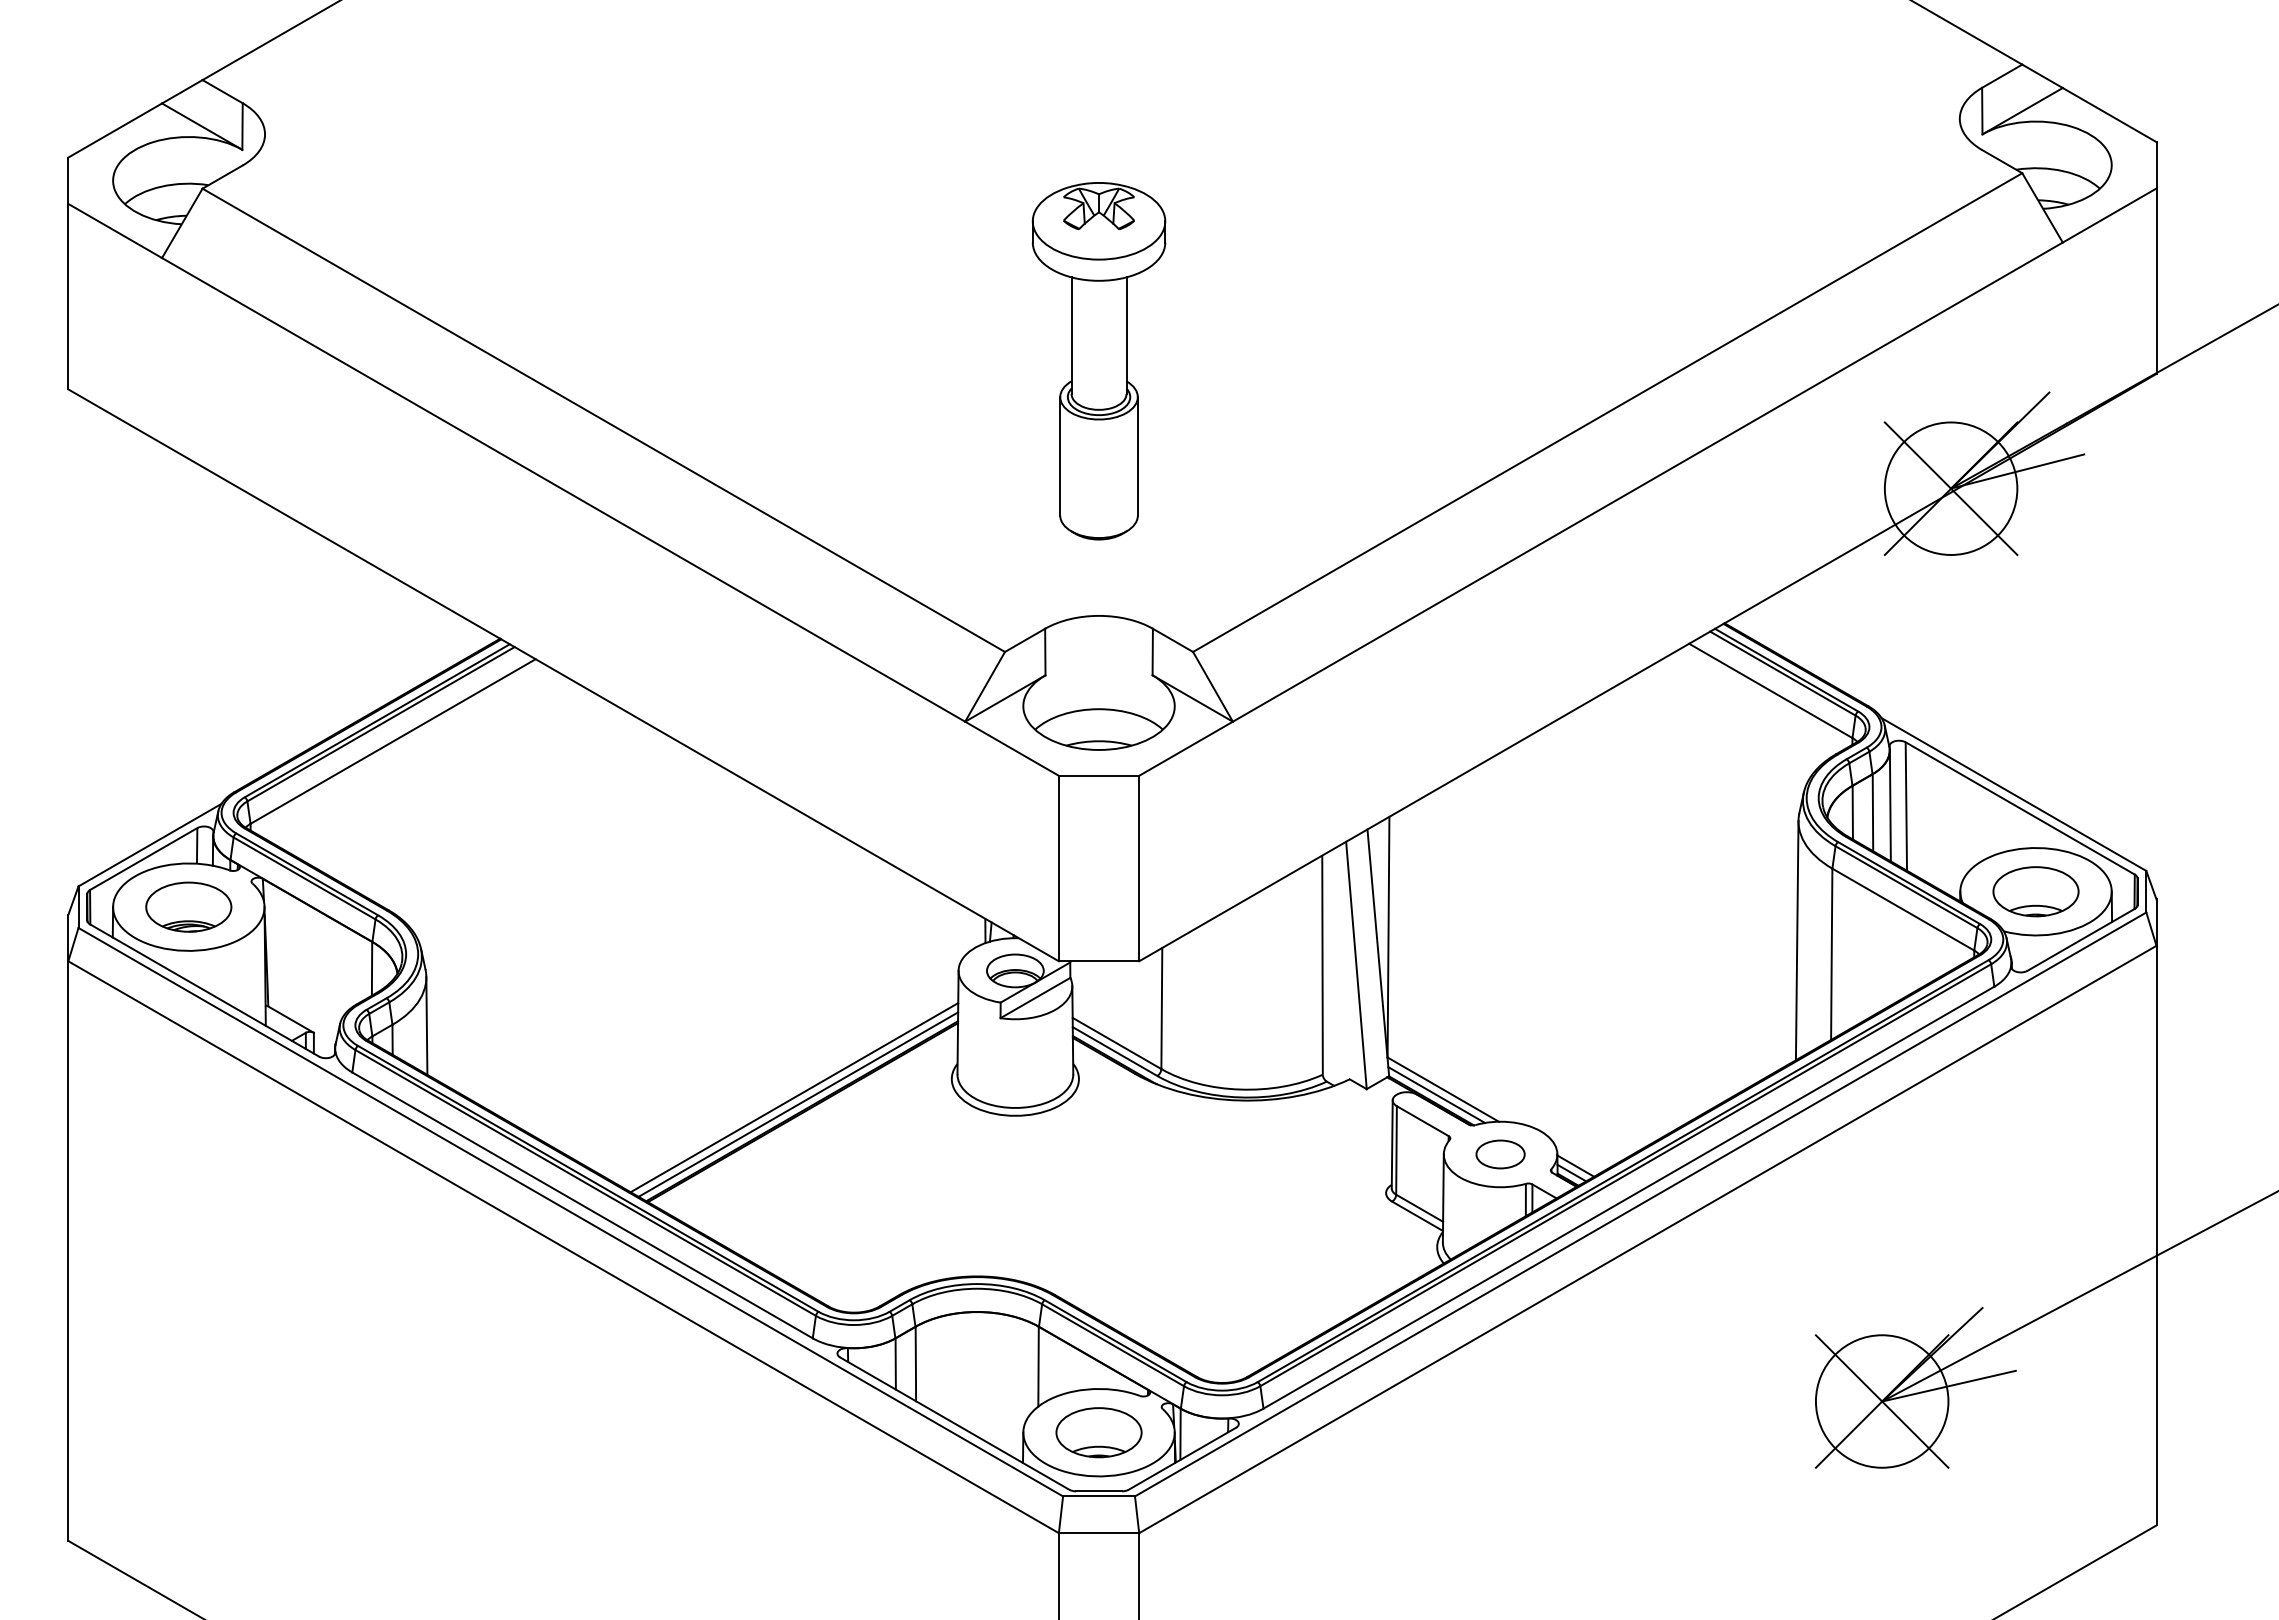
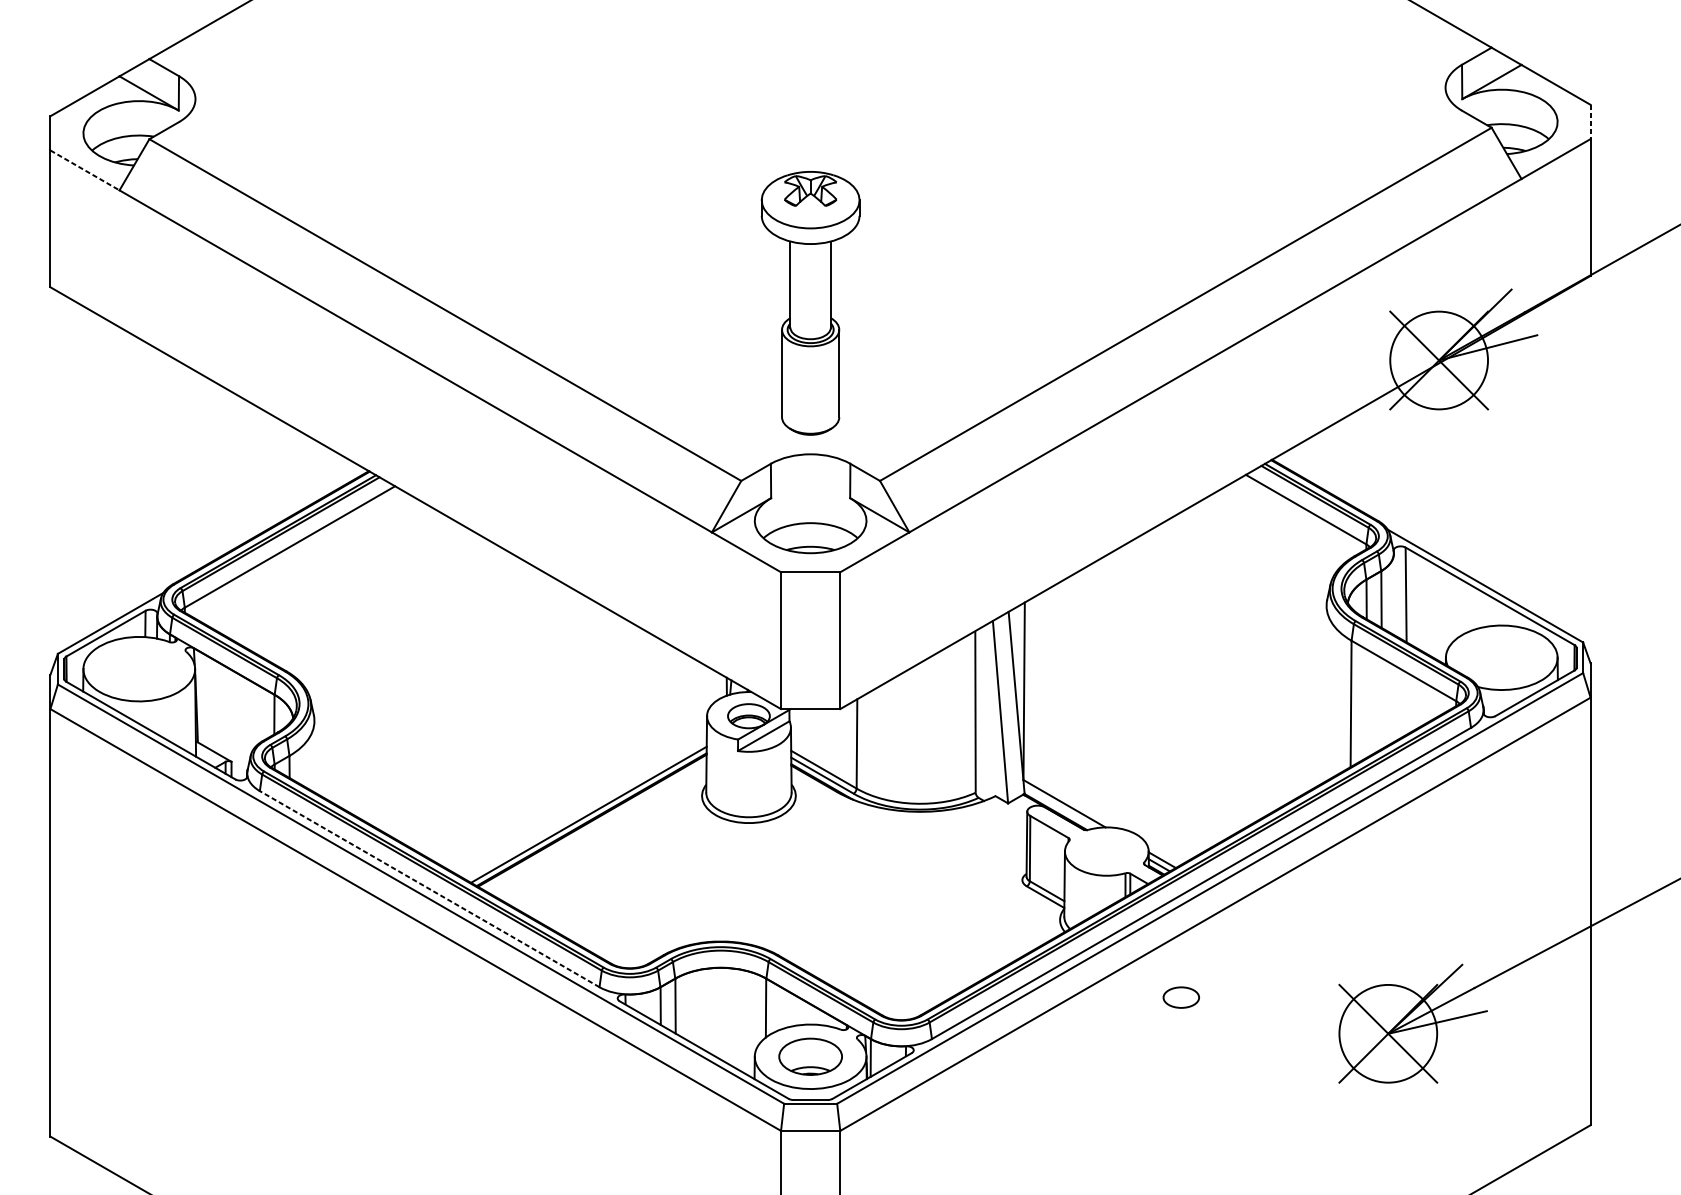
line: (2156, 165) -> (1590, 122), solid -> dashed
line: (115, 231) -> (85, 170), solid -> dashed
part: (1098, 361) -> (810, 303), moved
line: (1889, 805) -> (1393, 594), removed
part: (2035, 891) -> (1501, 657), removed
part: (188, 906) -> (139, 668), removed
line: (1796, 940) -> (1325, 693), removed
line: (426, 1025) -> (314, 756), removed
line: (1436, 1094) -> (1059, 807), removed
line: (794, 1097) -> (586, 809), removed
part: (1500, 1154) -> (1181, 997), moved
line: (582, 1205) -> (429, 889), solid -> dashed

